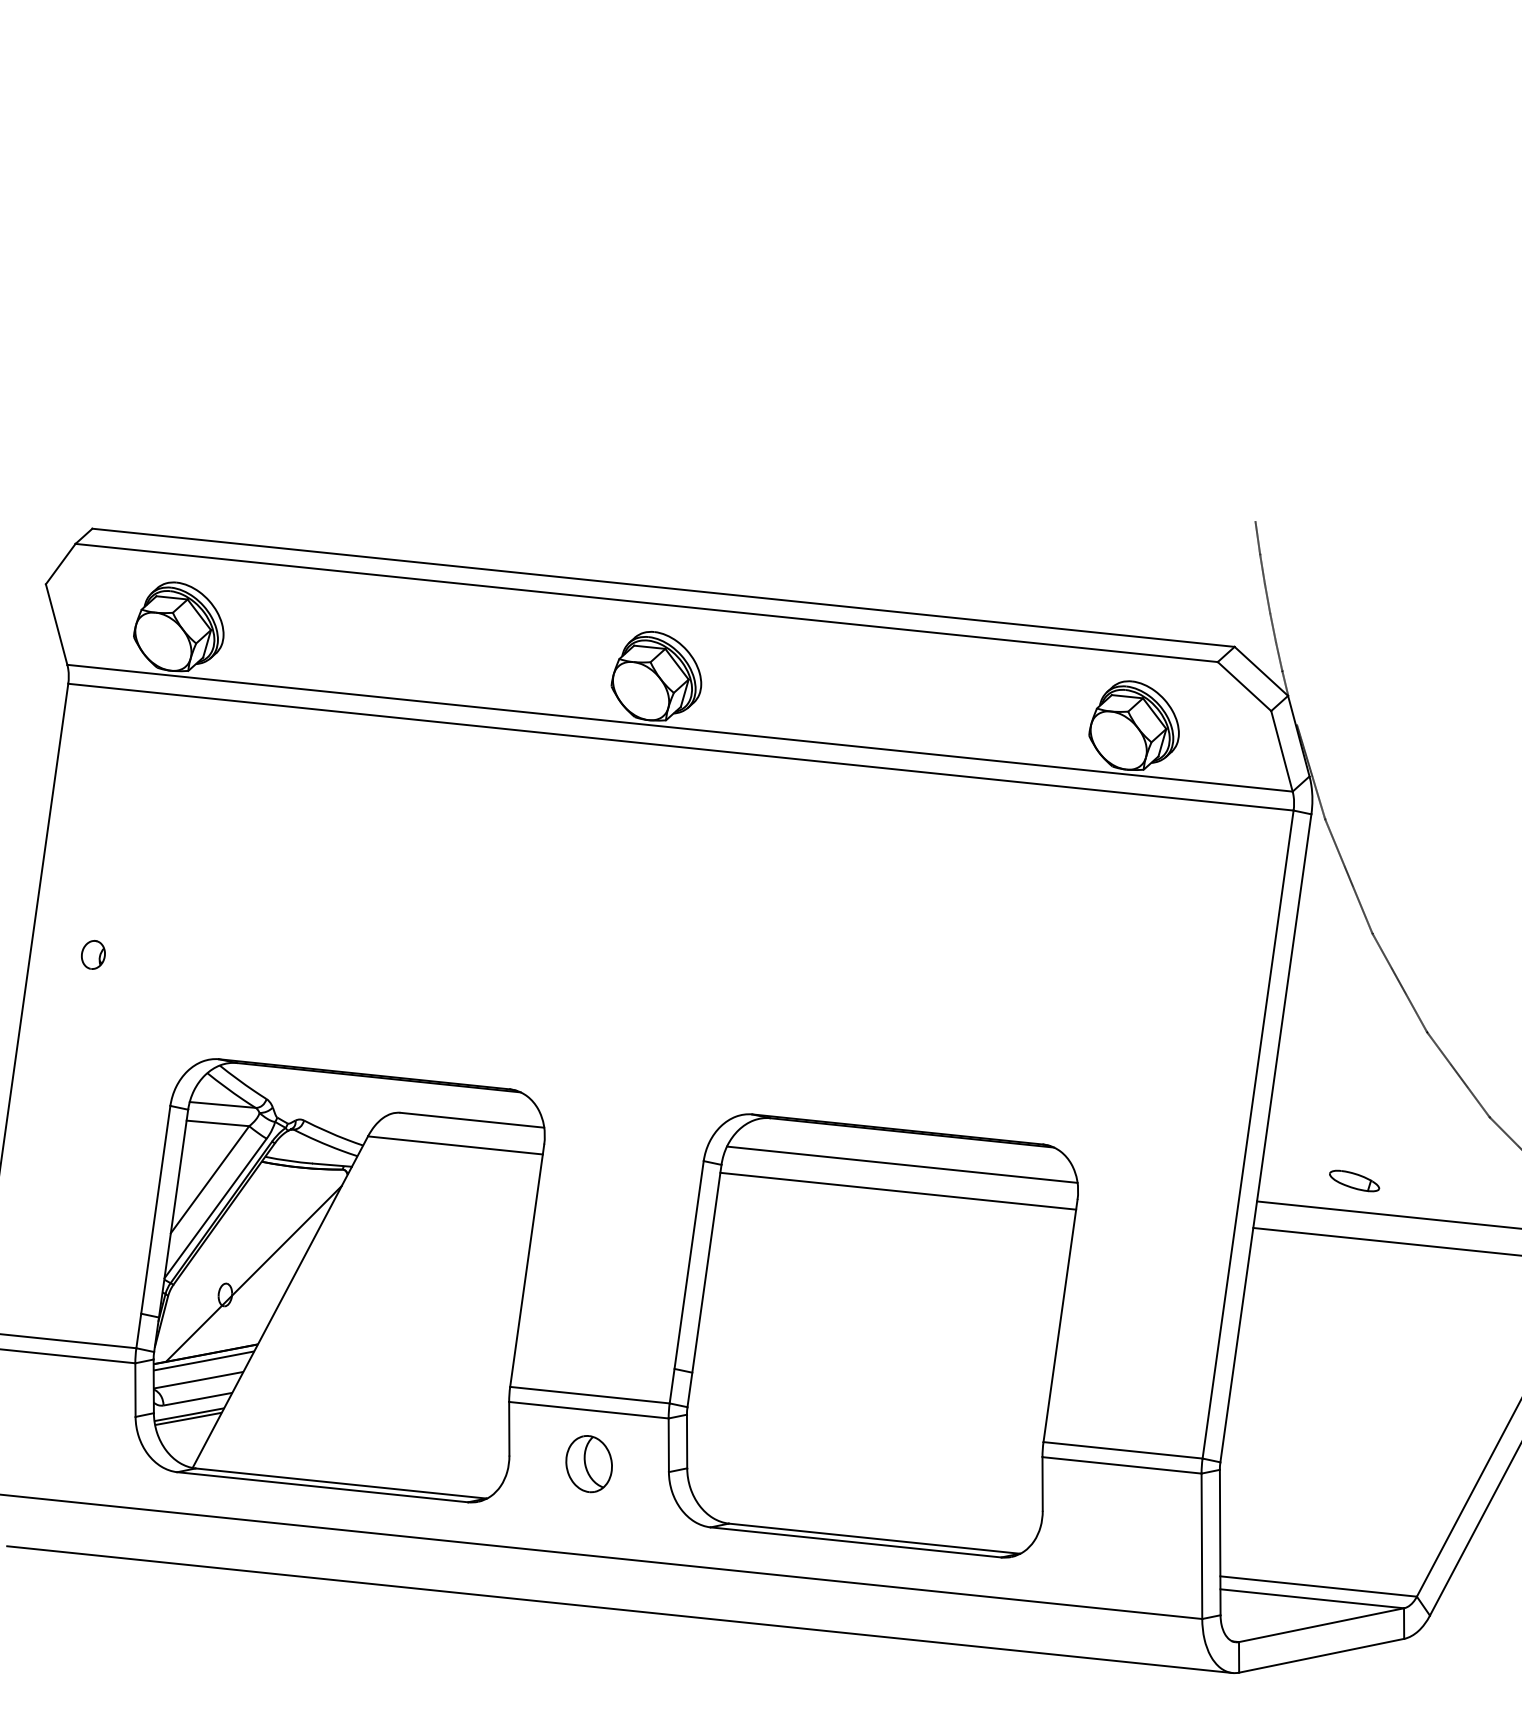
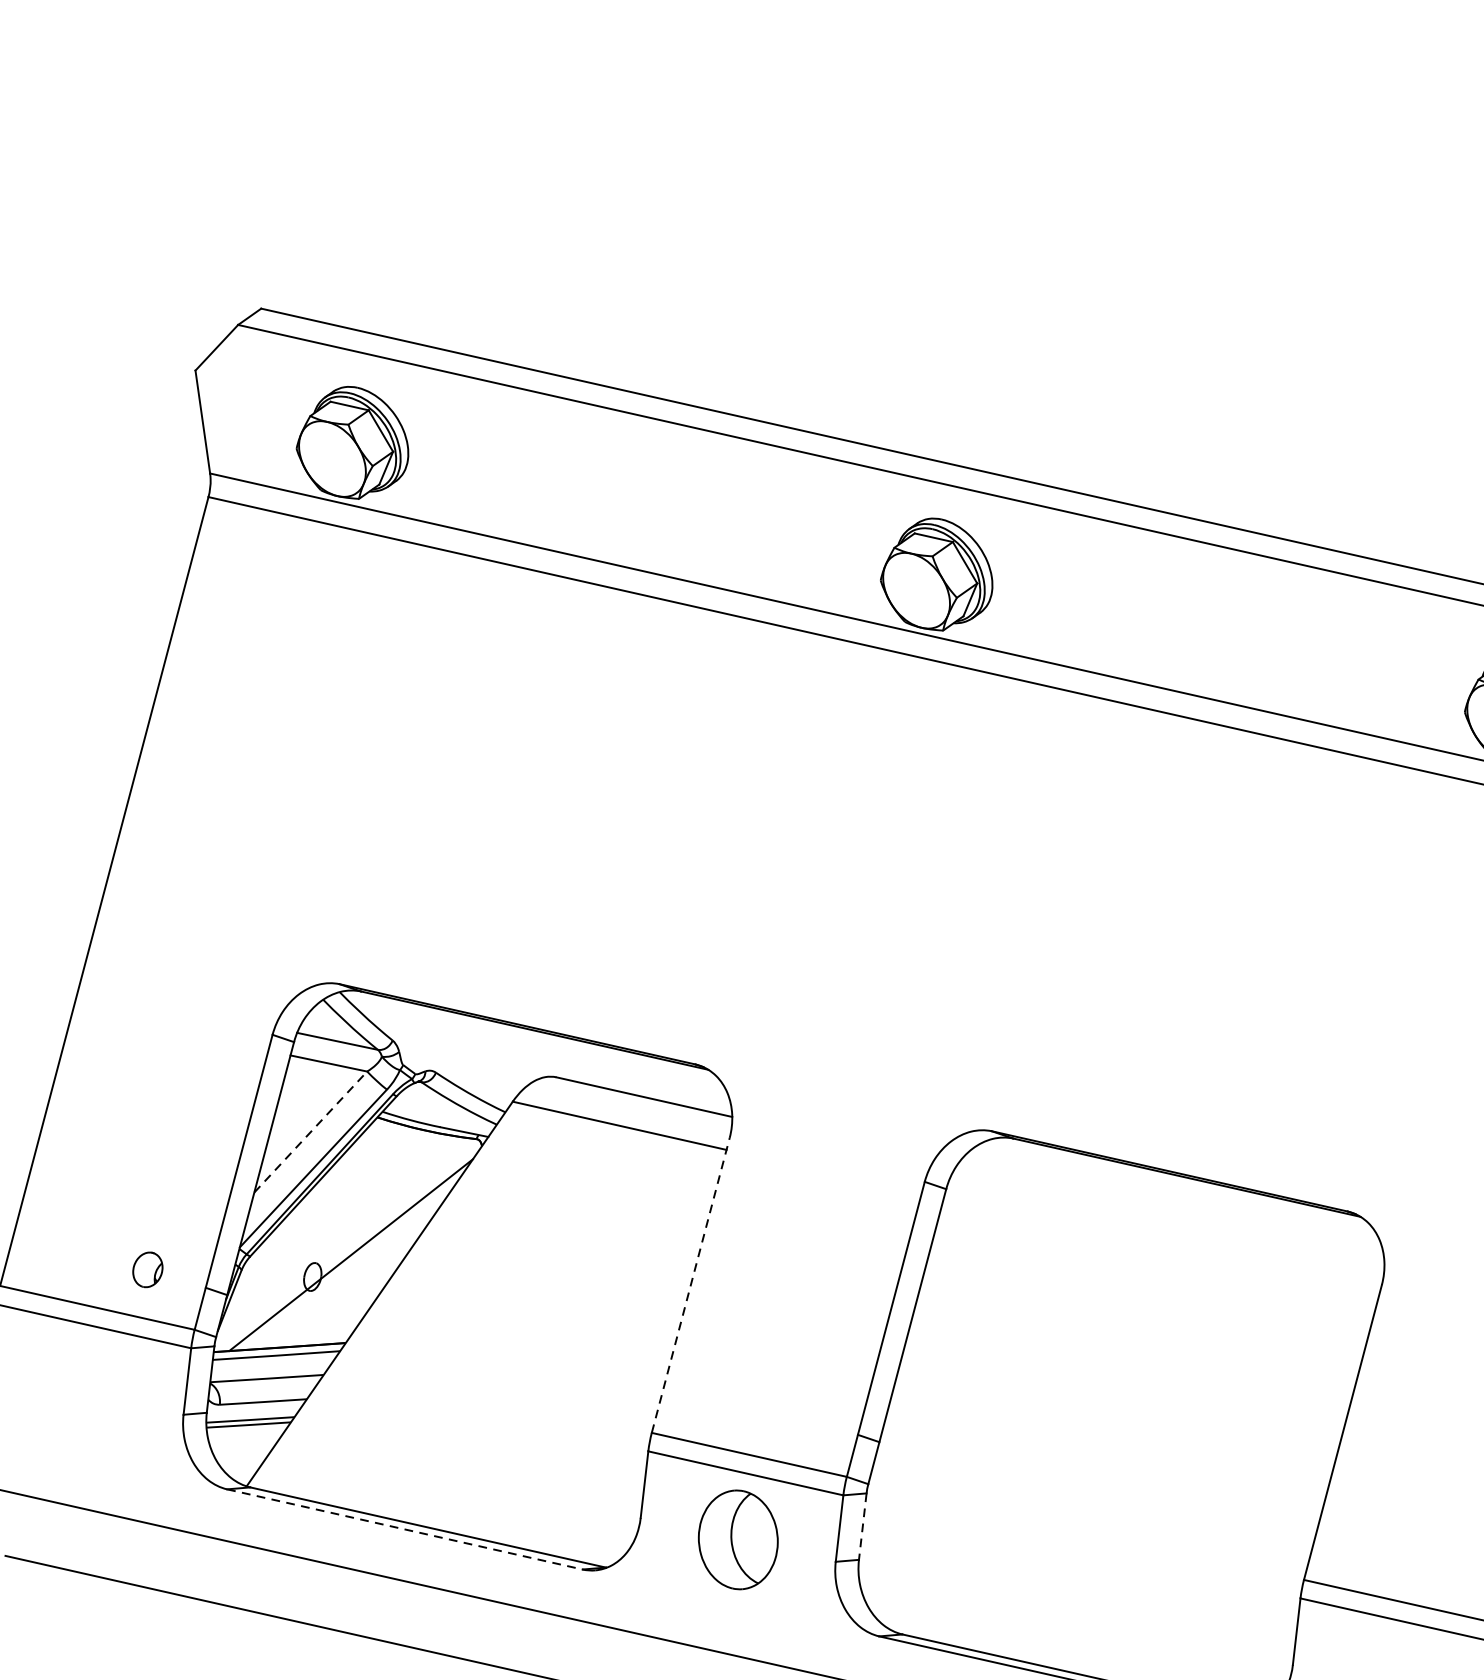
part: (93, 954) -> (148, 1269), moved
line: (901, 1164) -> (1169, 1215), removed
line: (210, 1179) -> (311, 1131), solid -> dashed
line: (898, 1190) -> (1161, 1247), removed
line: (527, 1265) -> (691, 1285), solid -> dashed
line: (687, 1441) -> (863, 1526), solid -> dashed
part: (588, 1464) -> (737, 1540), size x1.4
line: (323, 1487) -> (405, 1529), solid -> dashed

